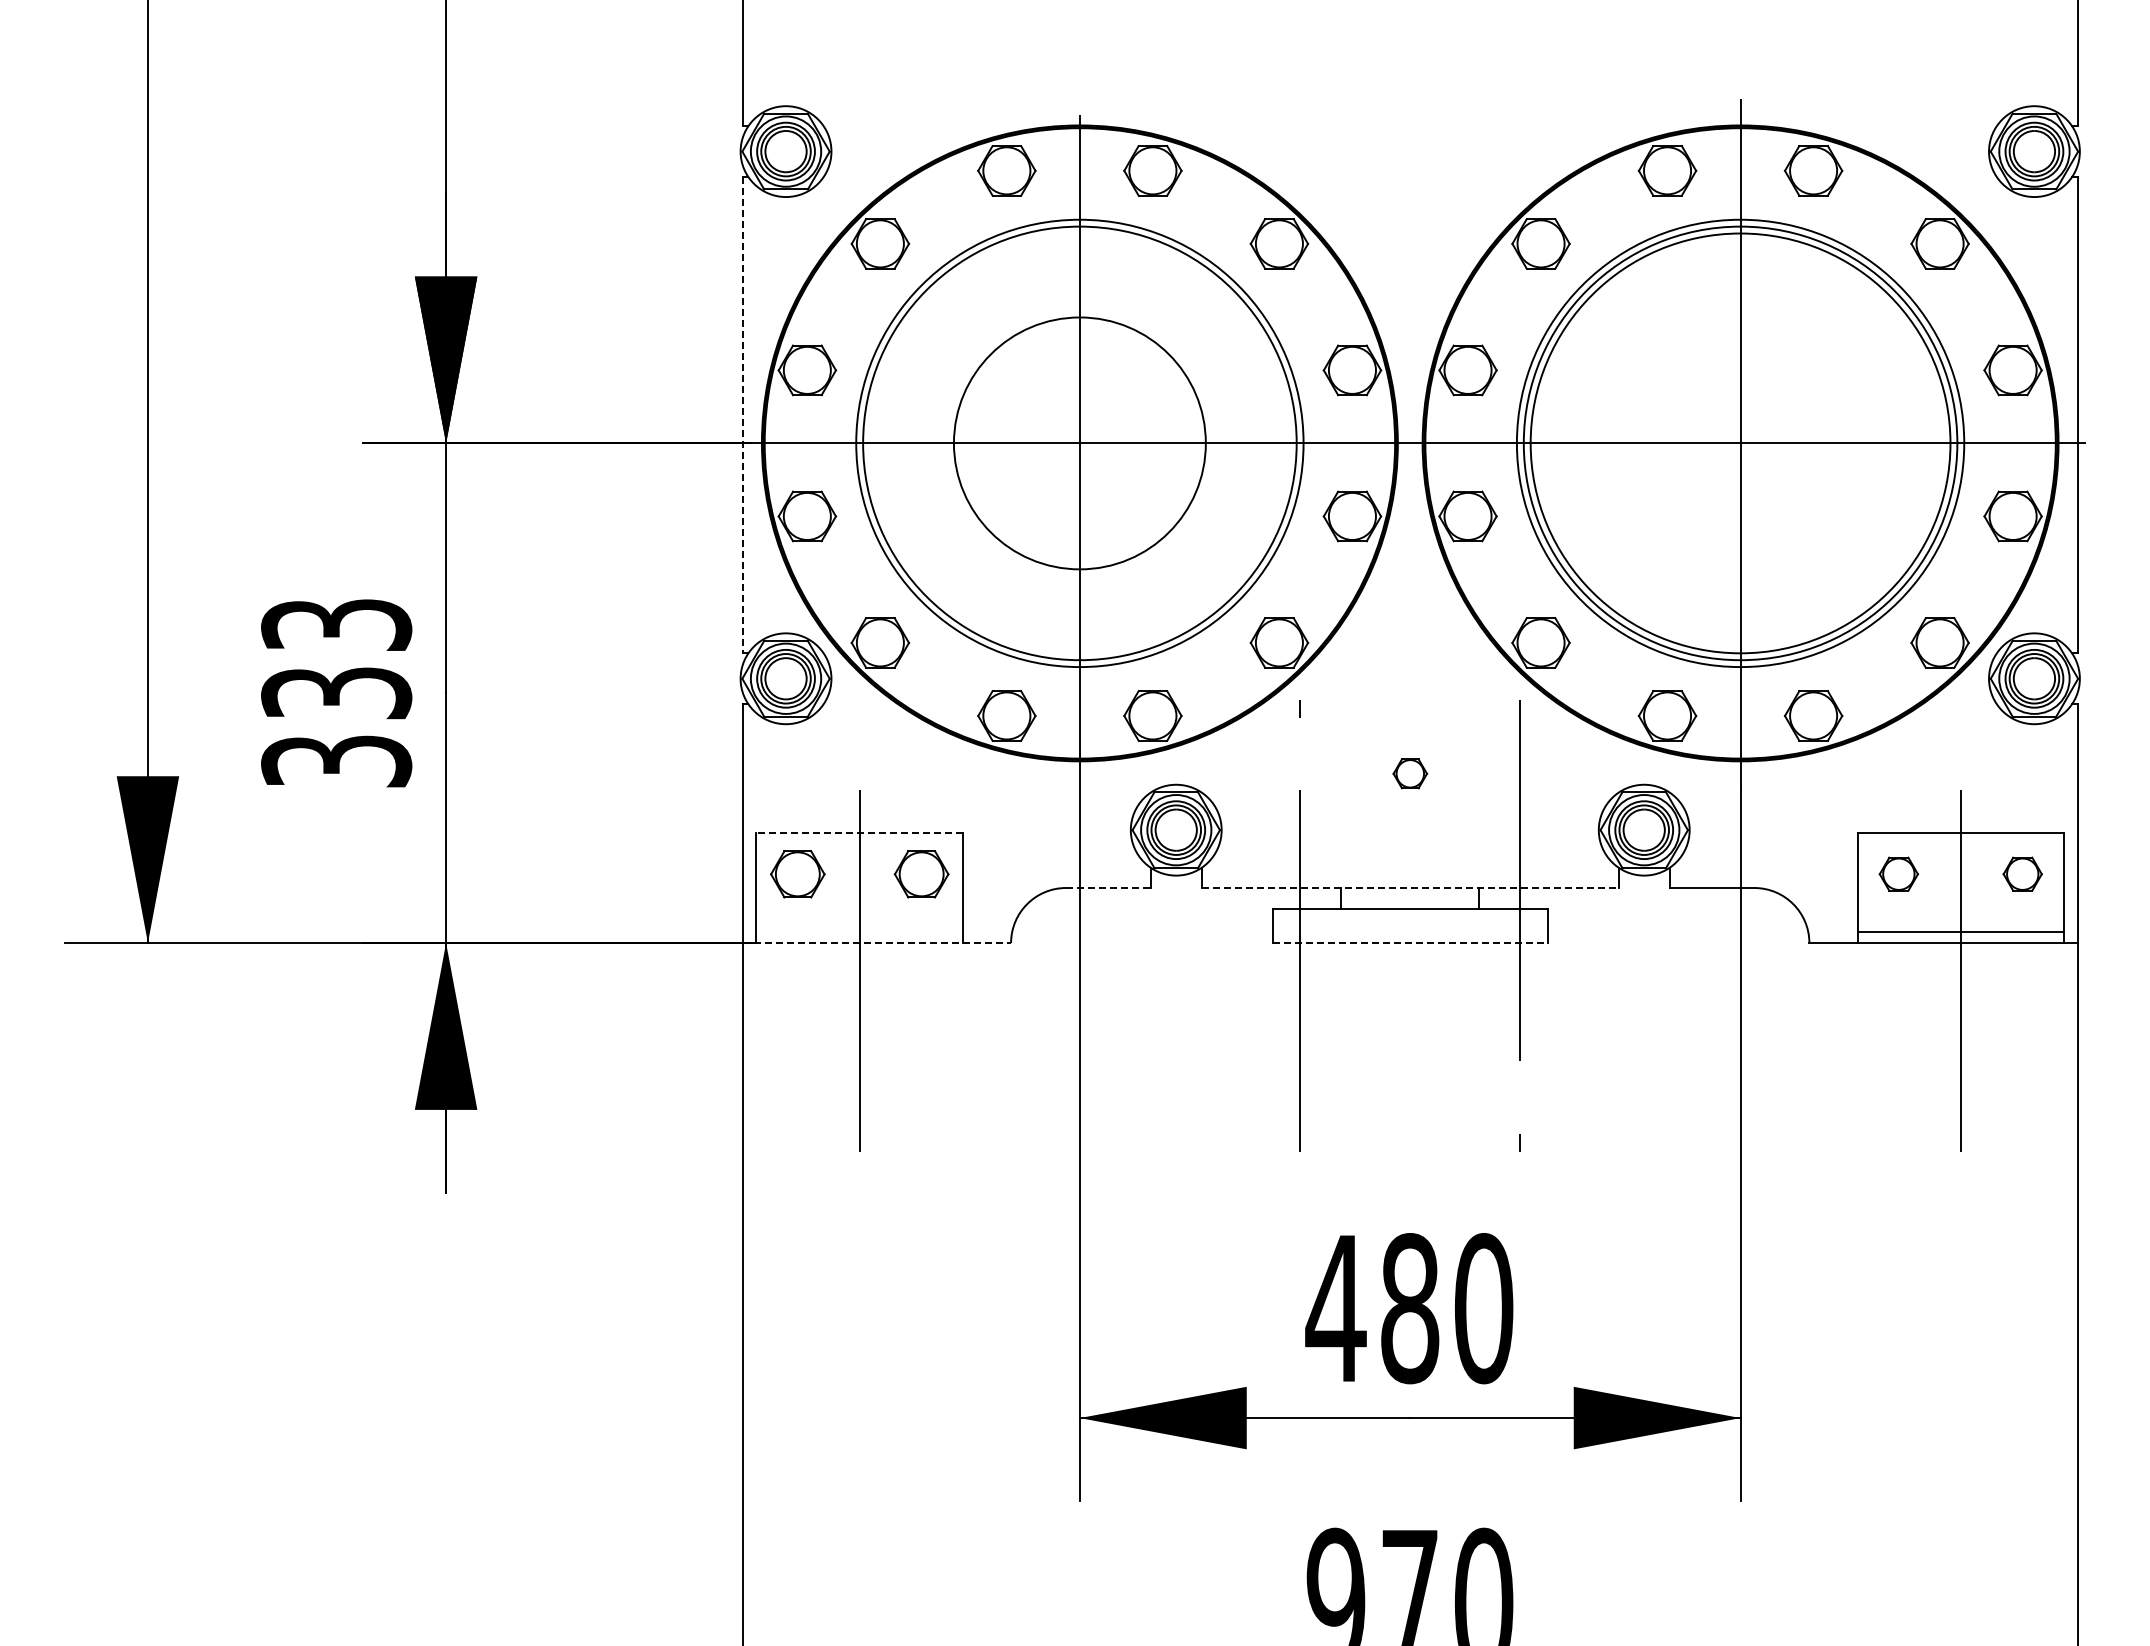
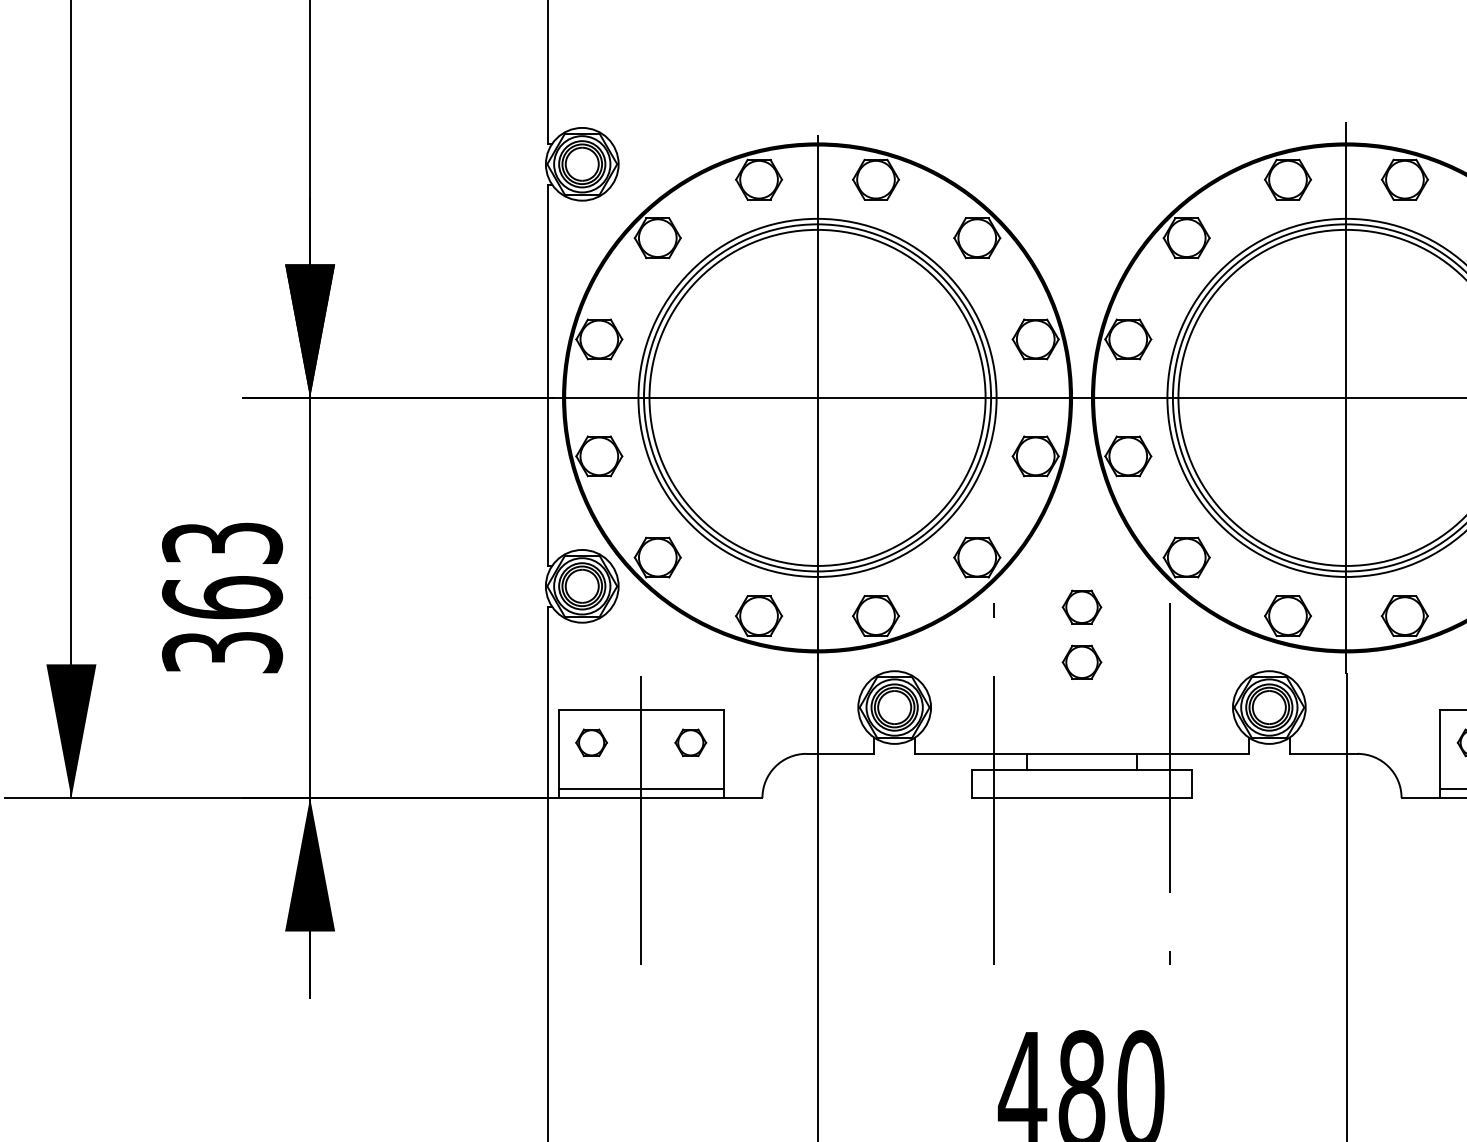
line: (742, 415) -> (547, 375), dashed -> solid
circle: (1079, 443) -> (817, 397), size x1.67
text: (336, 692) -> (222, 597), 333 -> 363
part: (1410, 704) -> (1082, 606), added
part: (1410, 773) -> (1082, 662), size x1.43
line: (859, 832) -> (641, 709), dashed -> solid
part: (797, 873) -> (591, 742), size x0.71
part: (921, 873) -> (690, 742), size x0.71
line: (1108, 888) -> (840, 754), dashed -> solid
line: (1410, 888) -> (1082, 754), dashed -> solid
line: (859, 932) -> (641, 789), added
line: (877, 943) -> (655, 798), dashed -> solid
line: (1410, 943) -> (1082, 798), dashed -> solid

